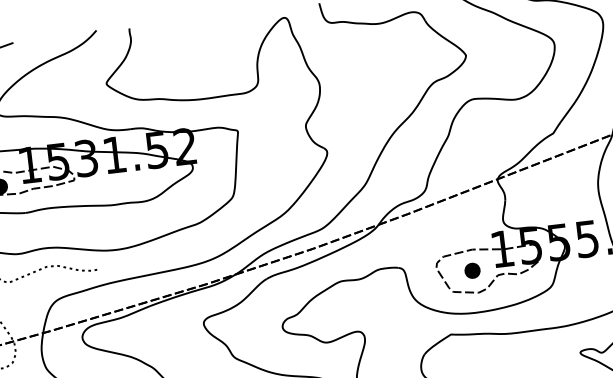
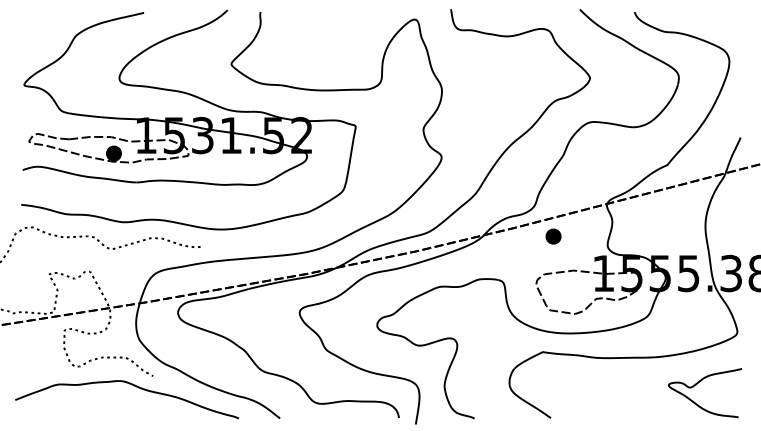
part: (472, 270) -> (553, 236), moved

